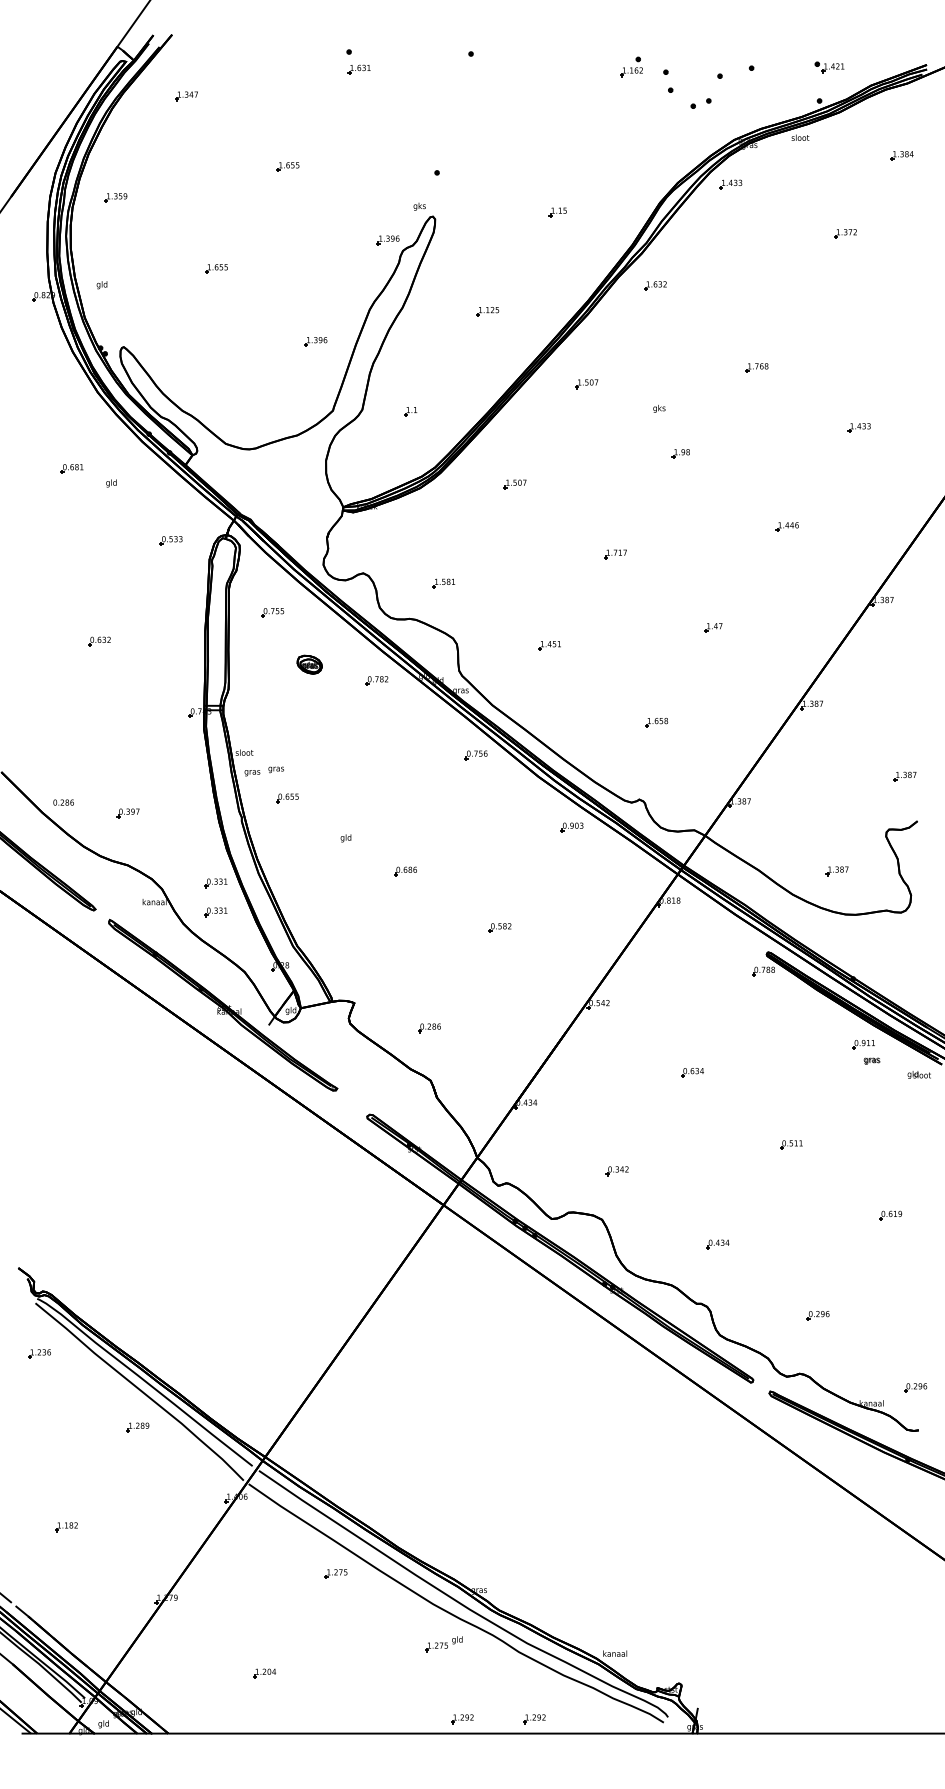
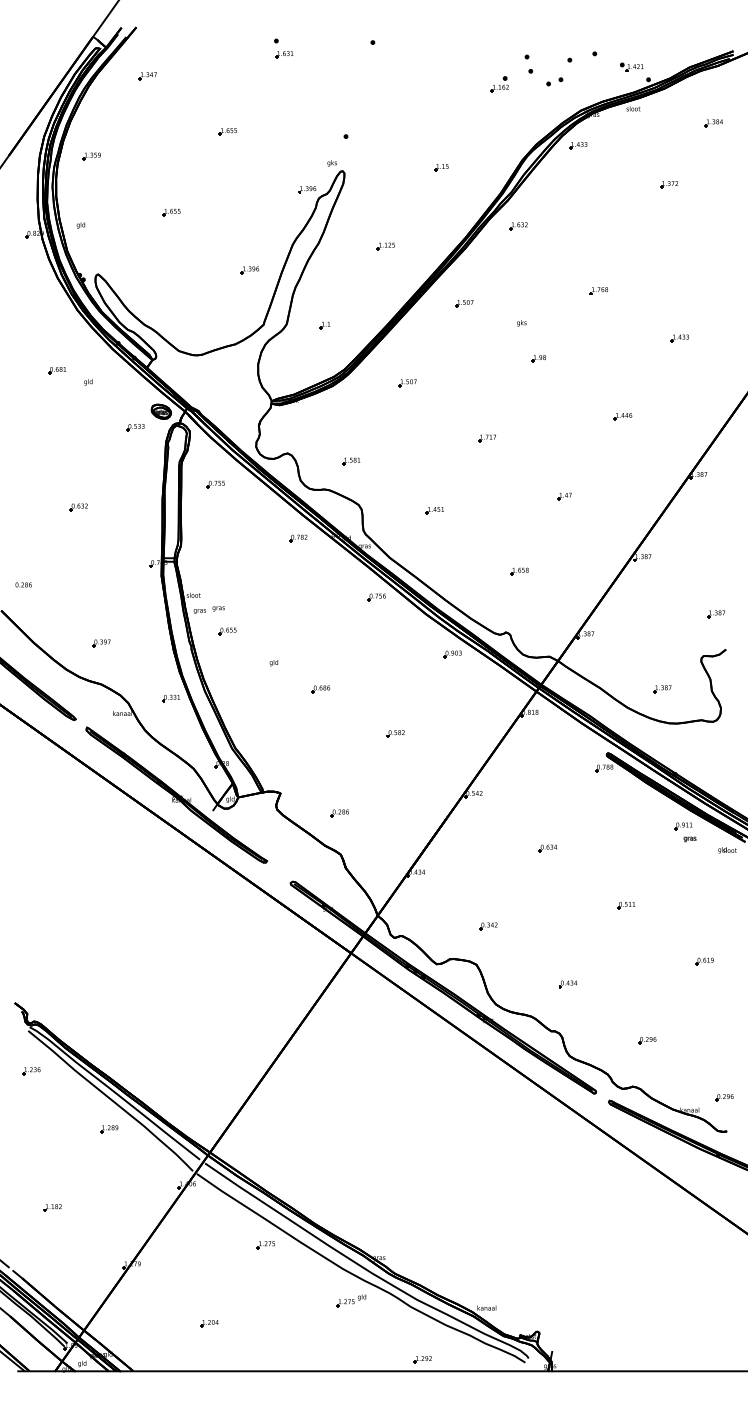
part: (631, 66) -> (499, 84), moved
part: (829, 67) -> (631, 67), moved
part: (309, 664) -> (161, 411), moved
text: (63, 802) -> (23, 584), moved
part: (215, 912) -> (170, 721), removed
part: (462, 1719) -> (366, 1360), removed

